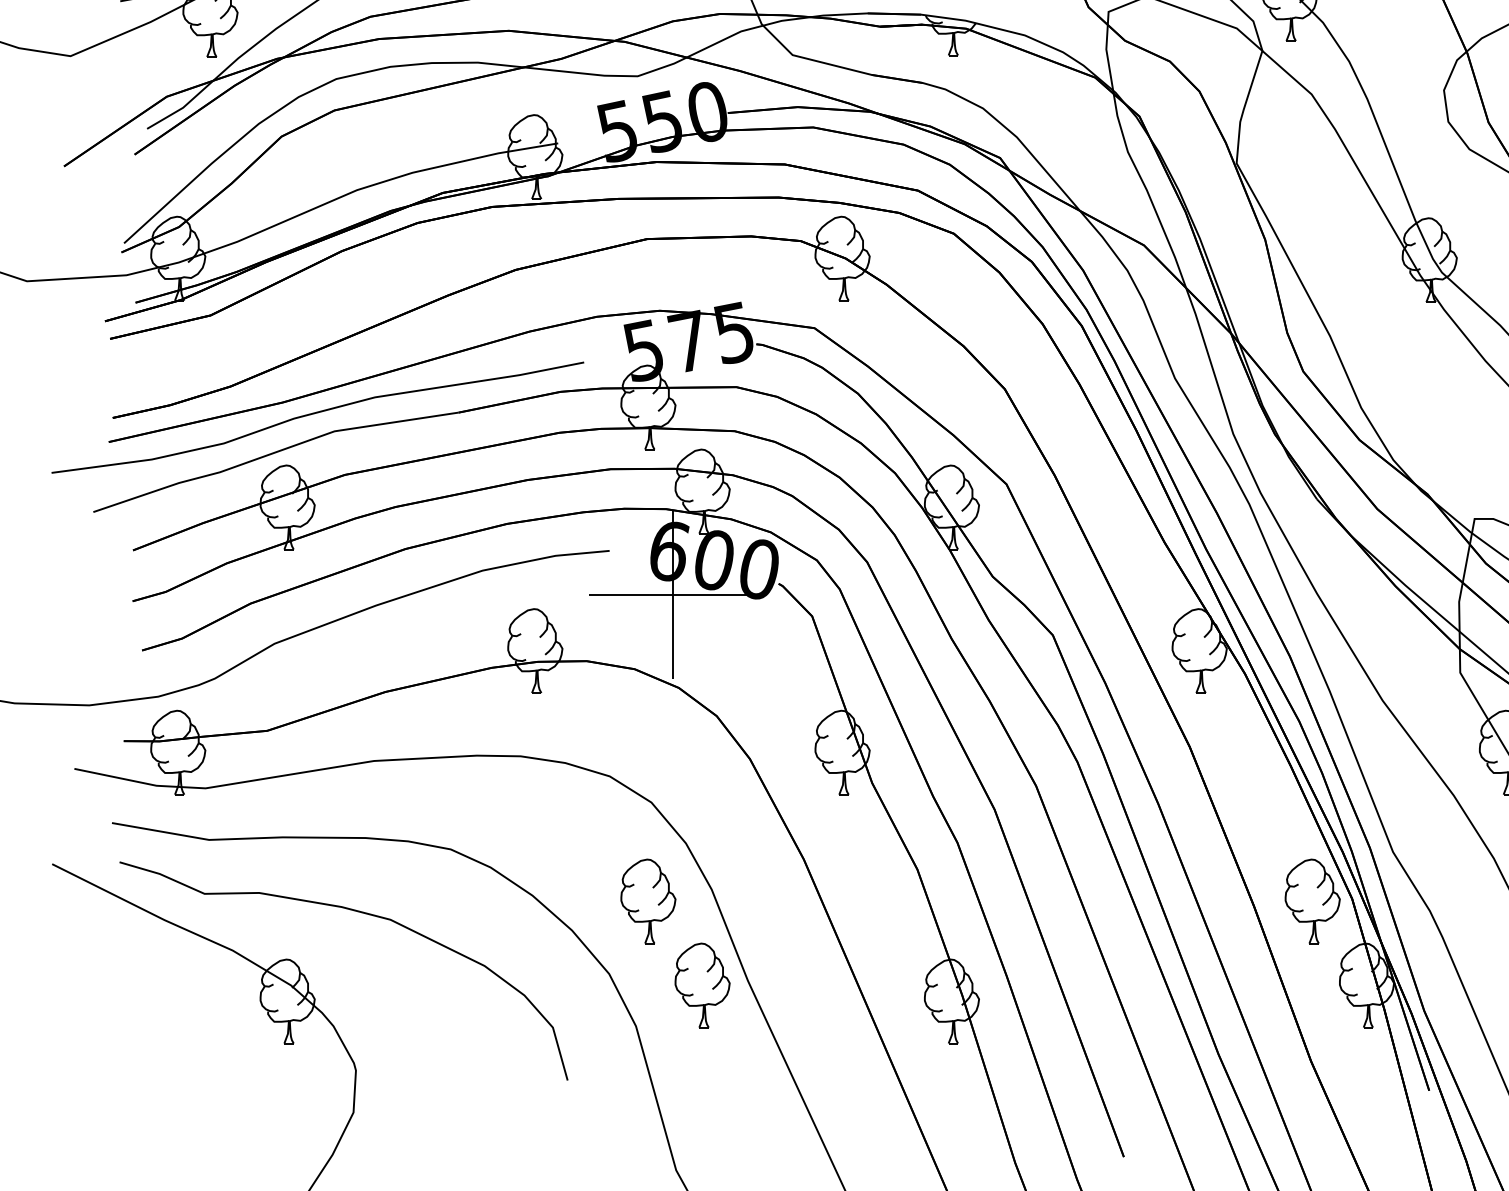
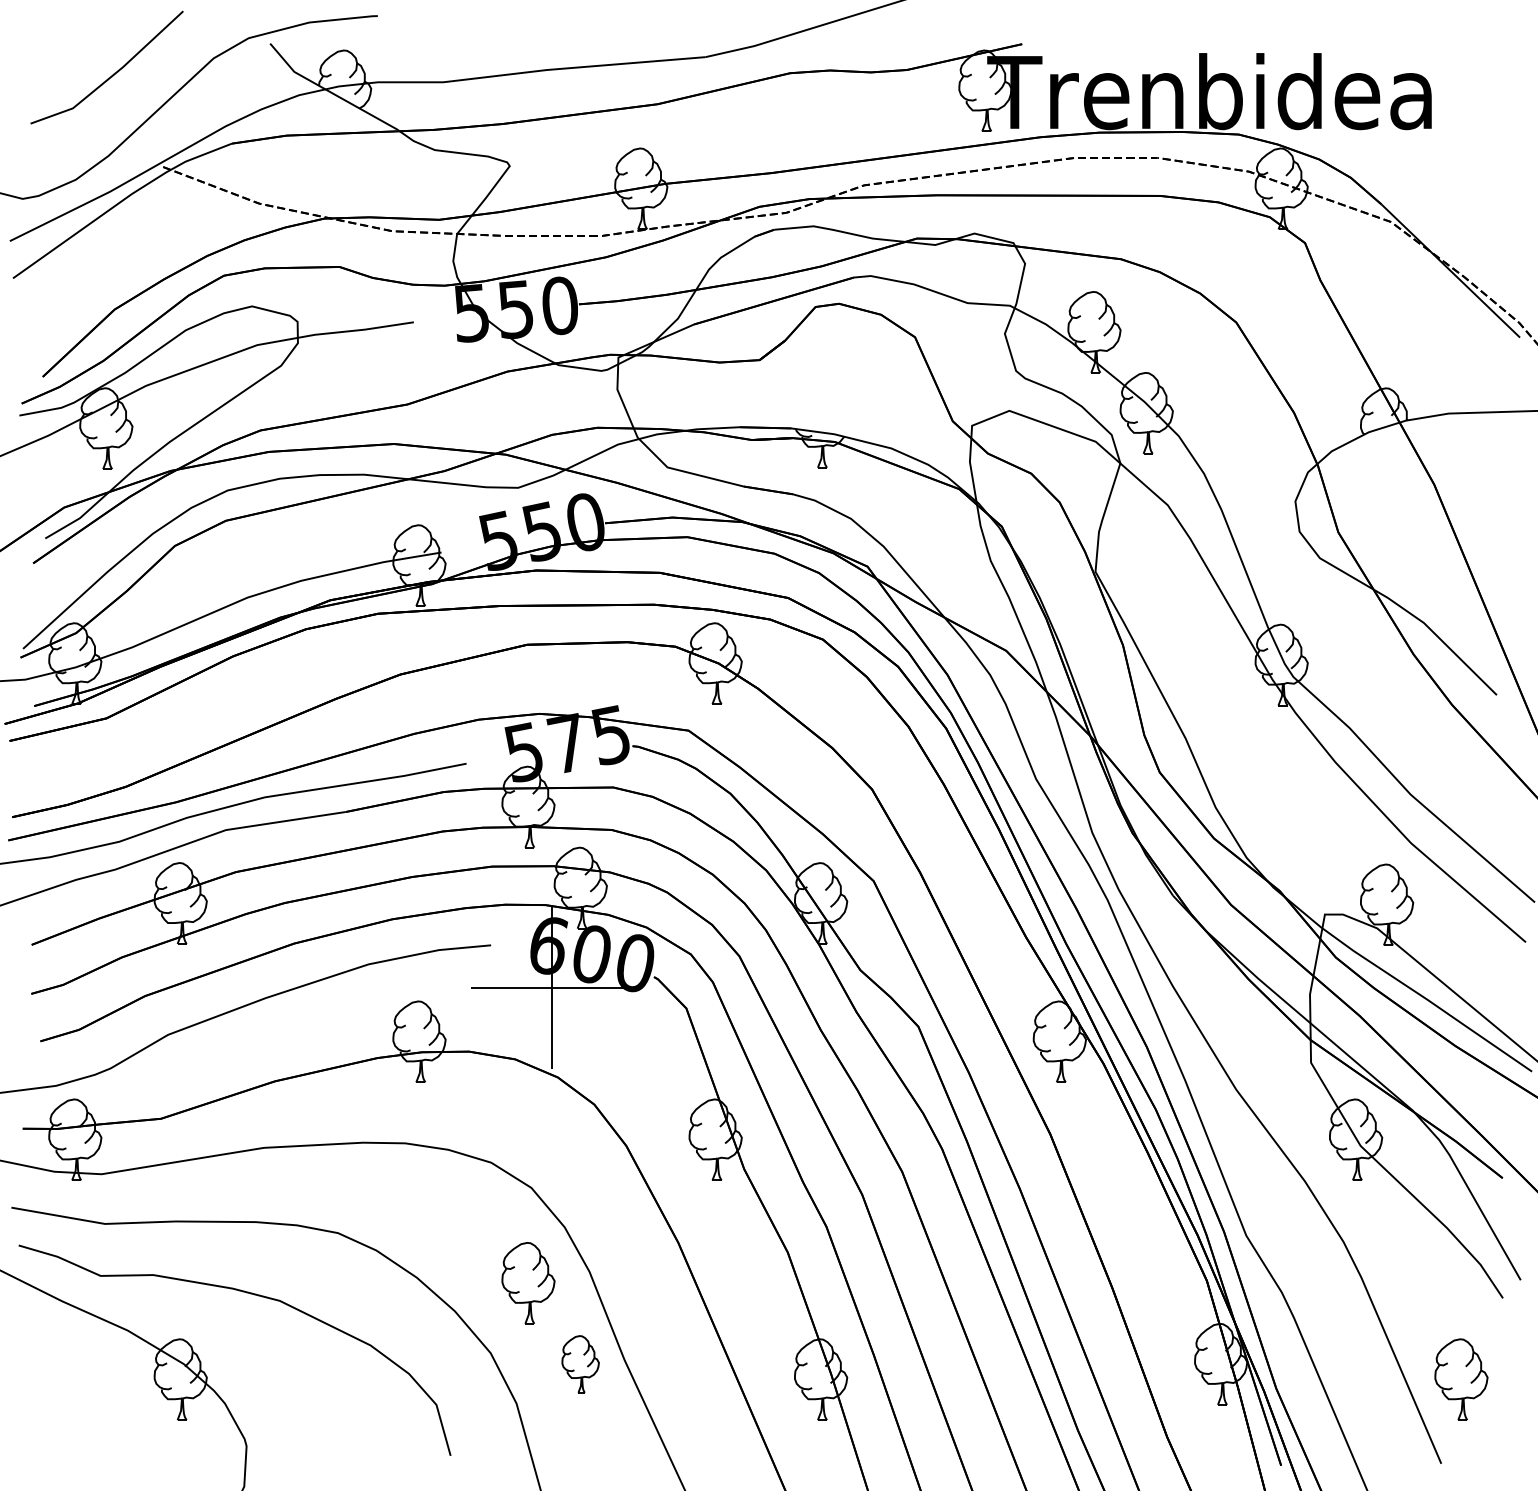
part: (1312, 901) -> (1168, 1283), removed
part: (702, 985) -> (580, 1364), size x0.7

